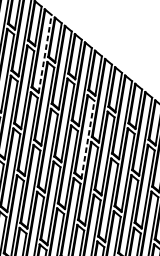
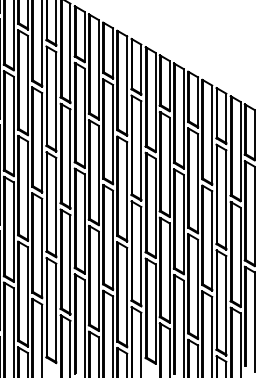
line: (44, 53) -> (98, 69), dashed -> solid
line: (87, 139) -> (169, 167), dashed -> solid

